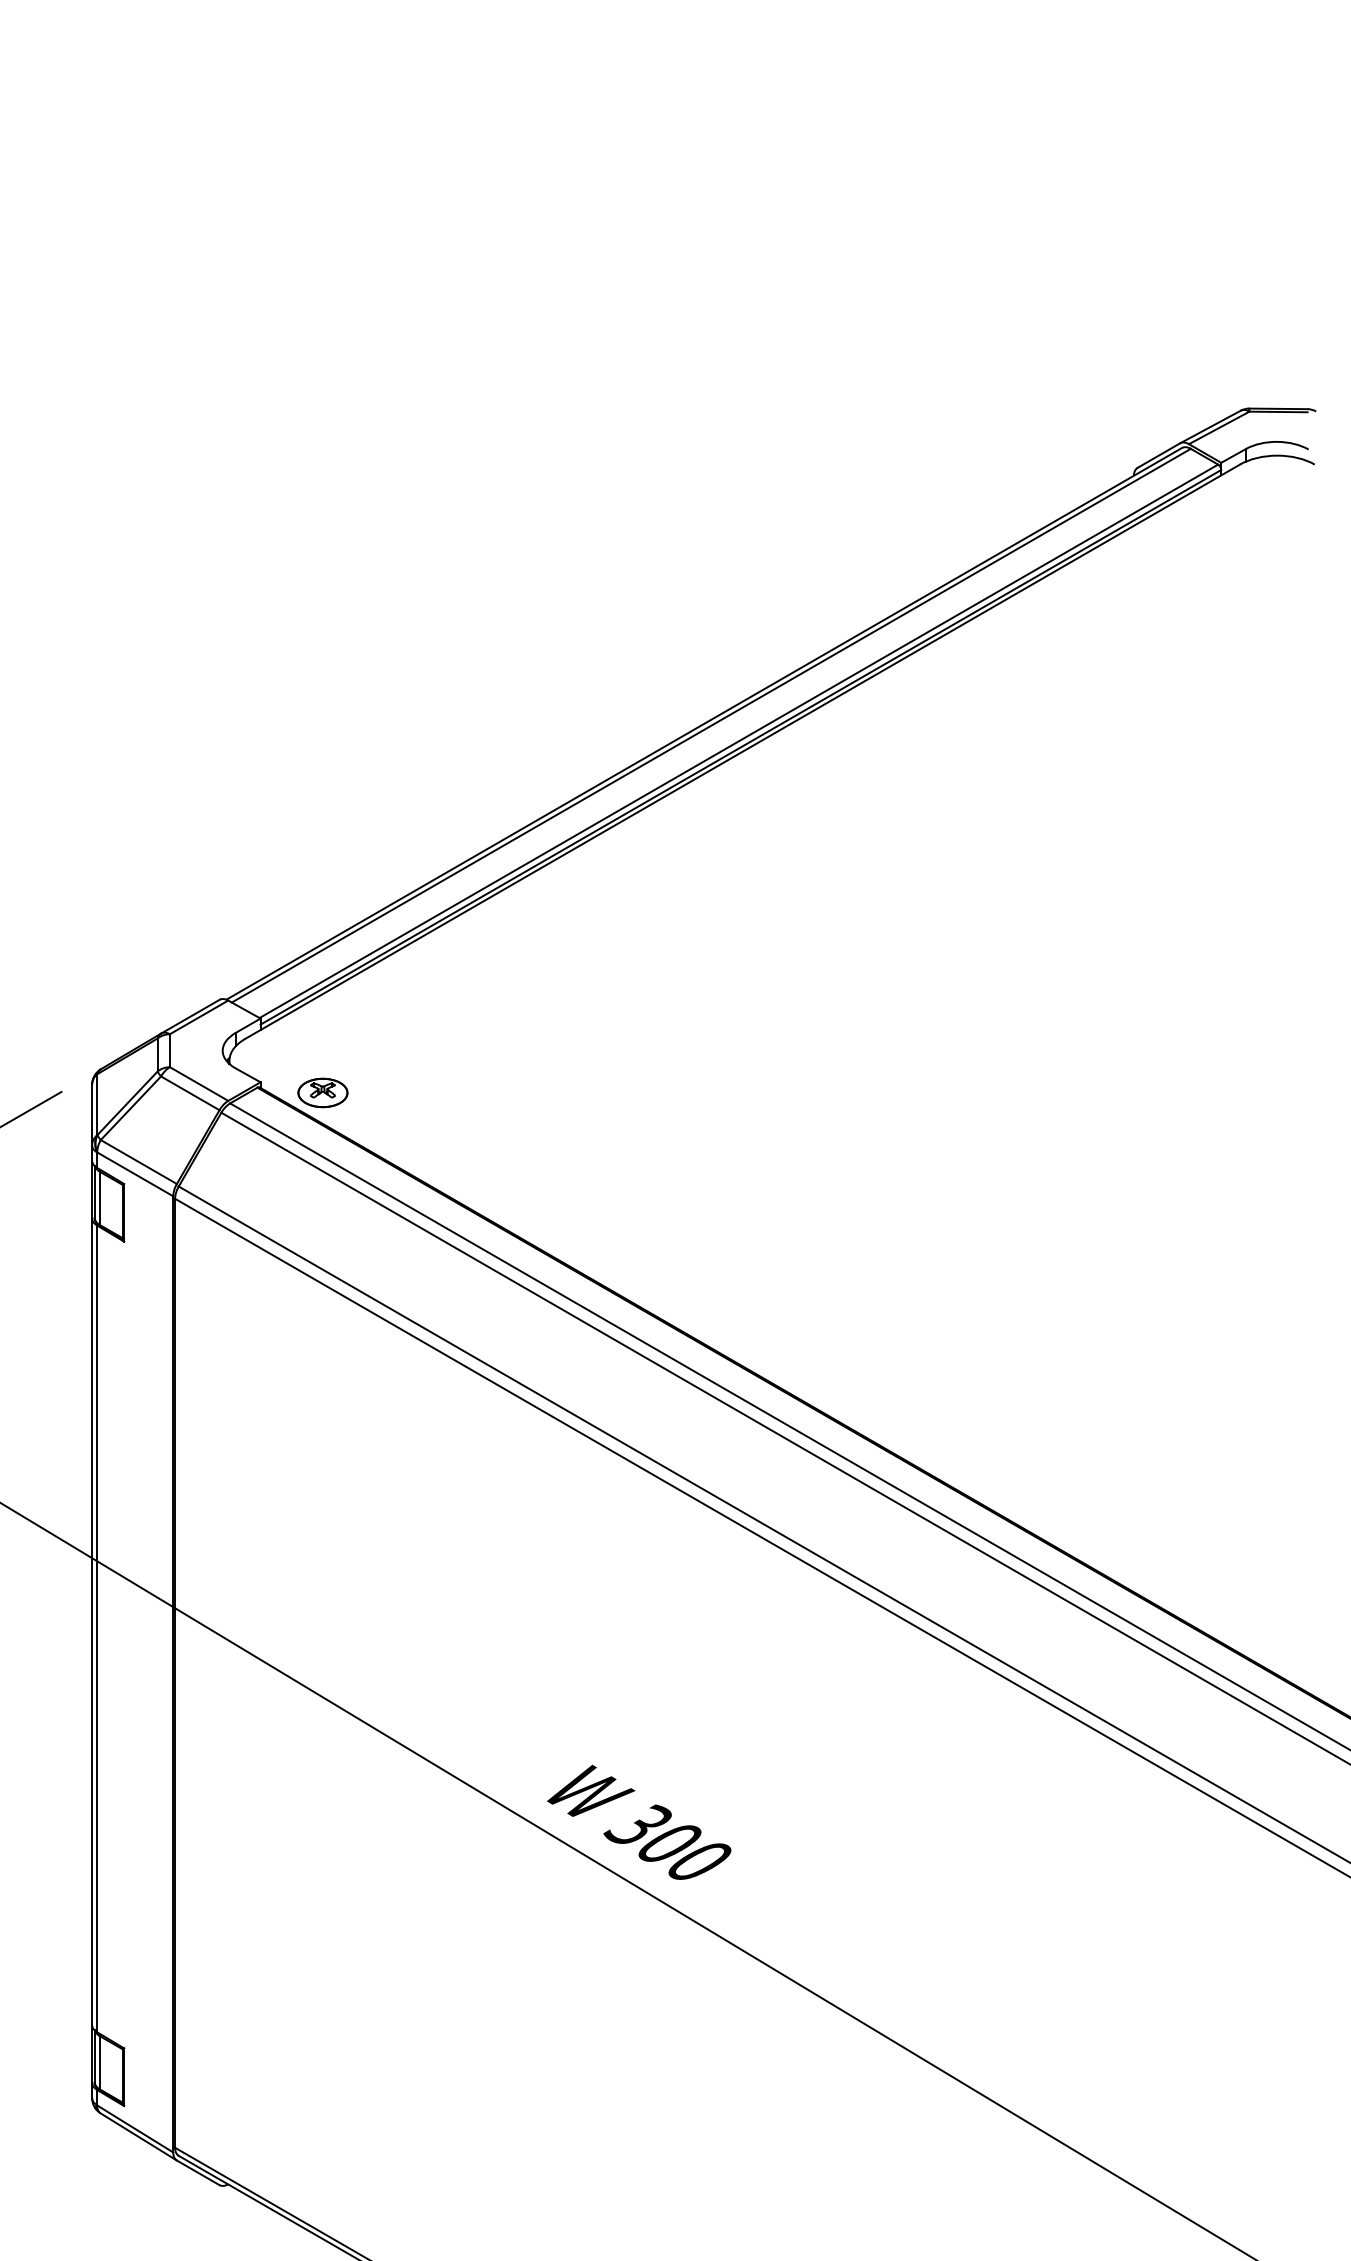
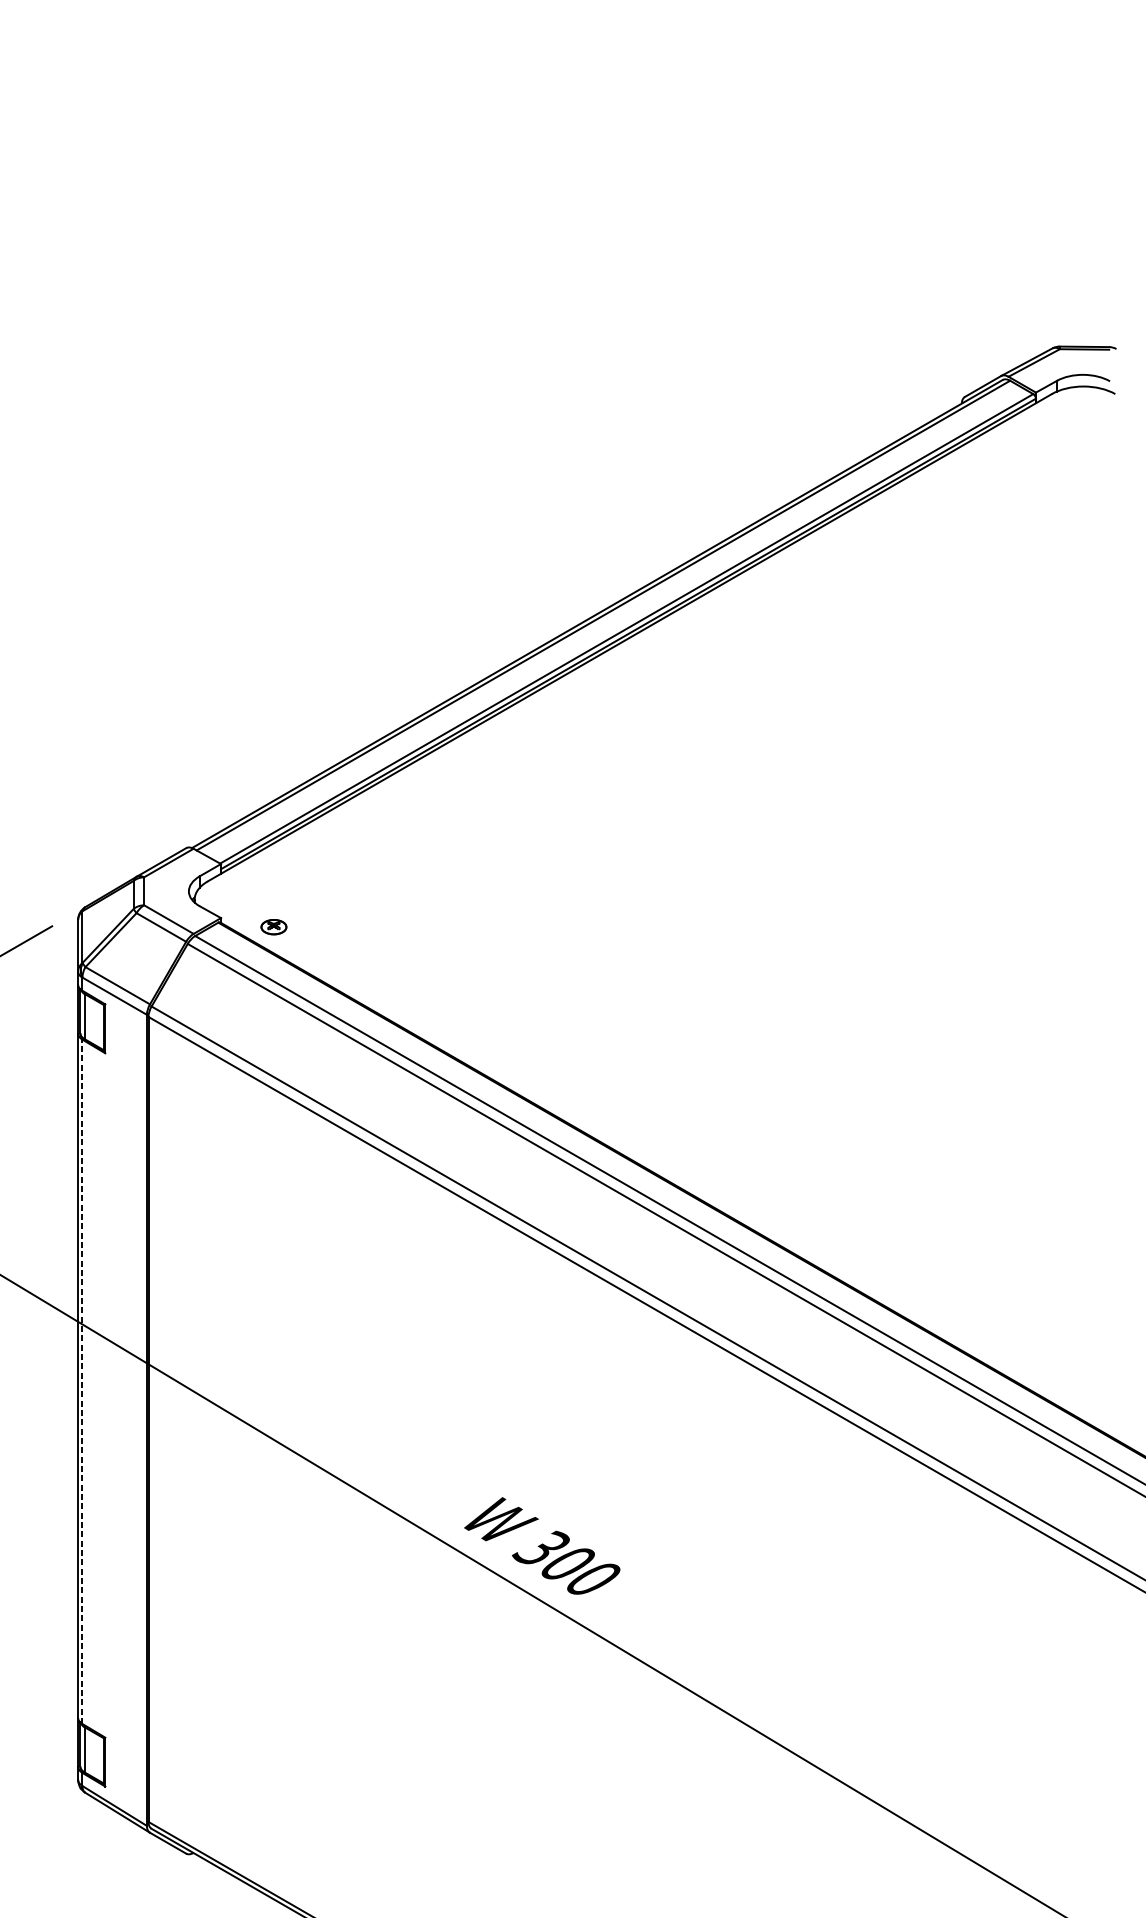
part: (322, 1092) -> (273, 926), size x0.6
line: (97, 1628) -> (82, 1381), solid -> dashed

